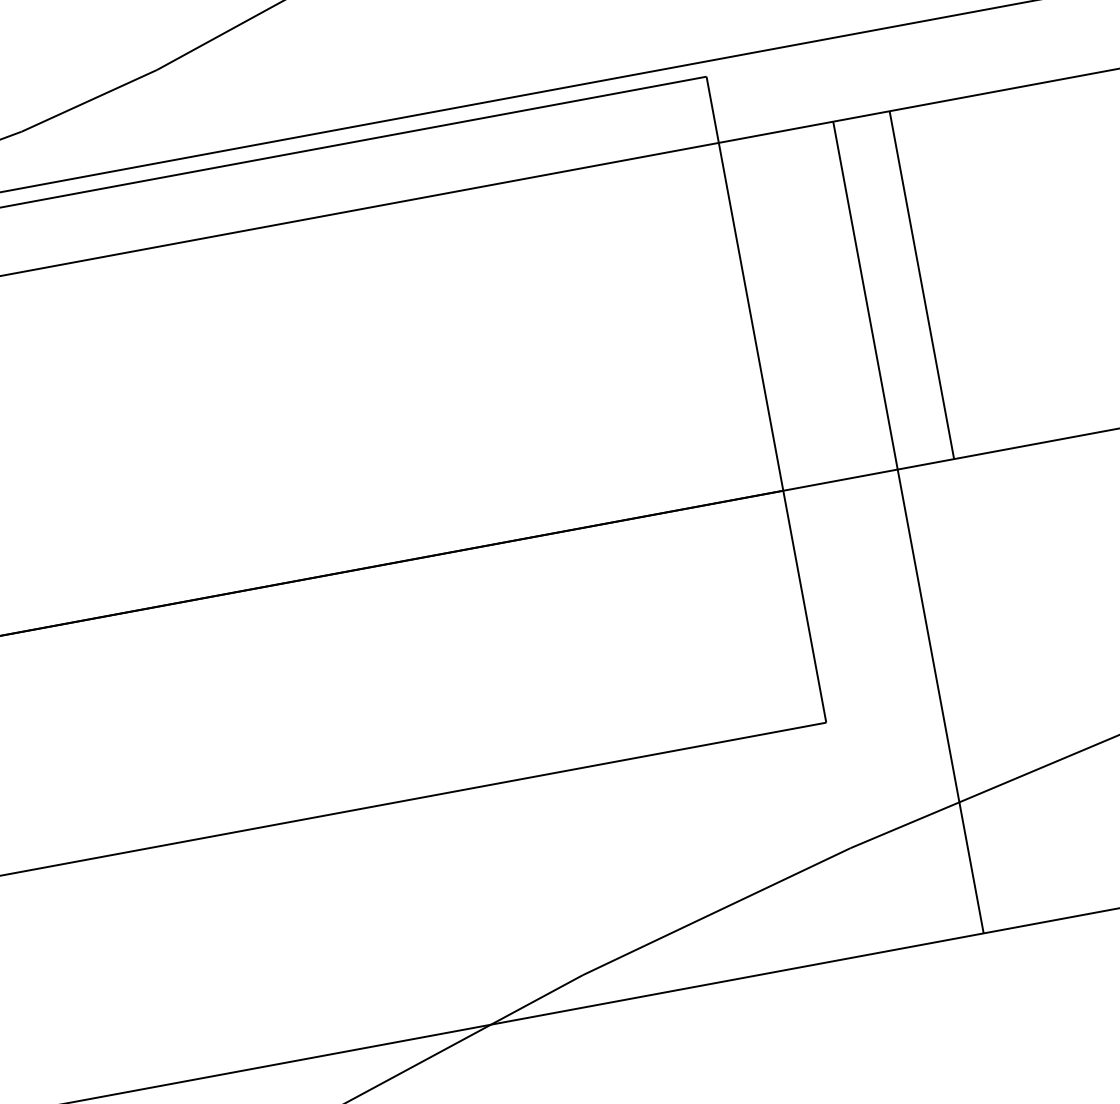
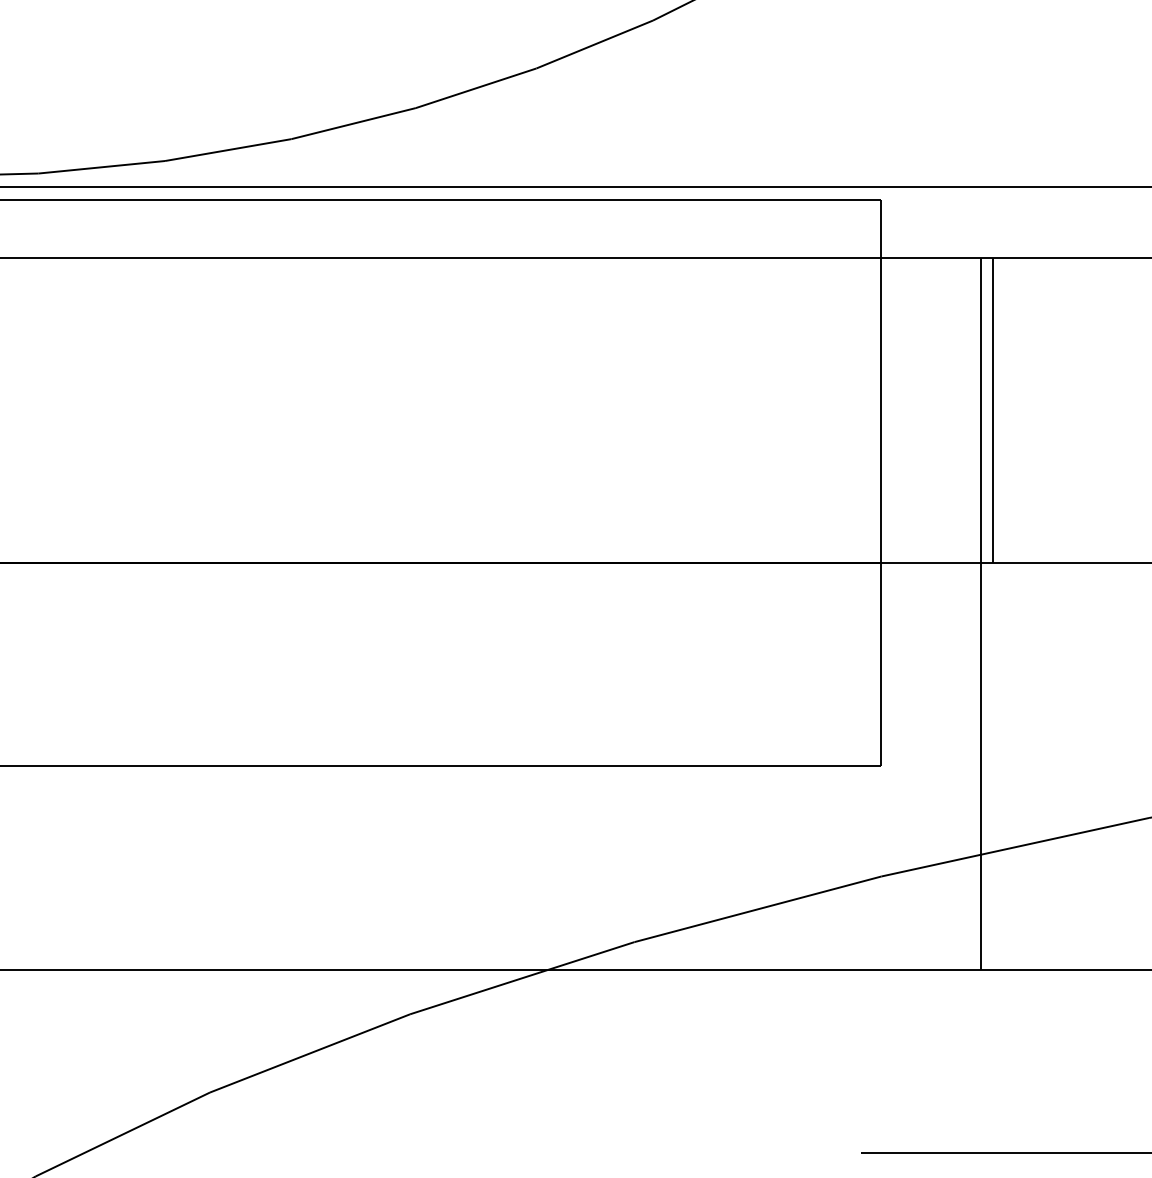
line: (922, 285) -> (993, 410), moved

